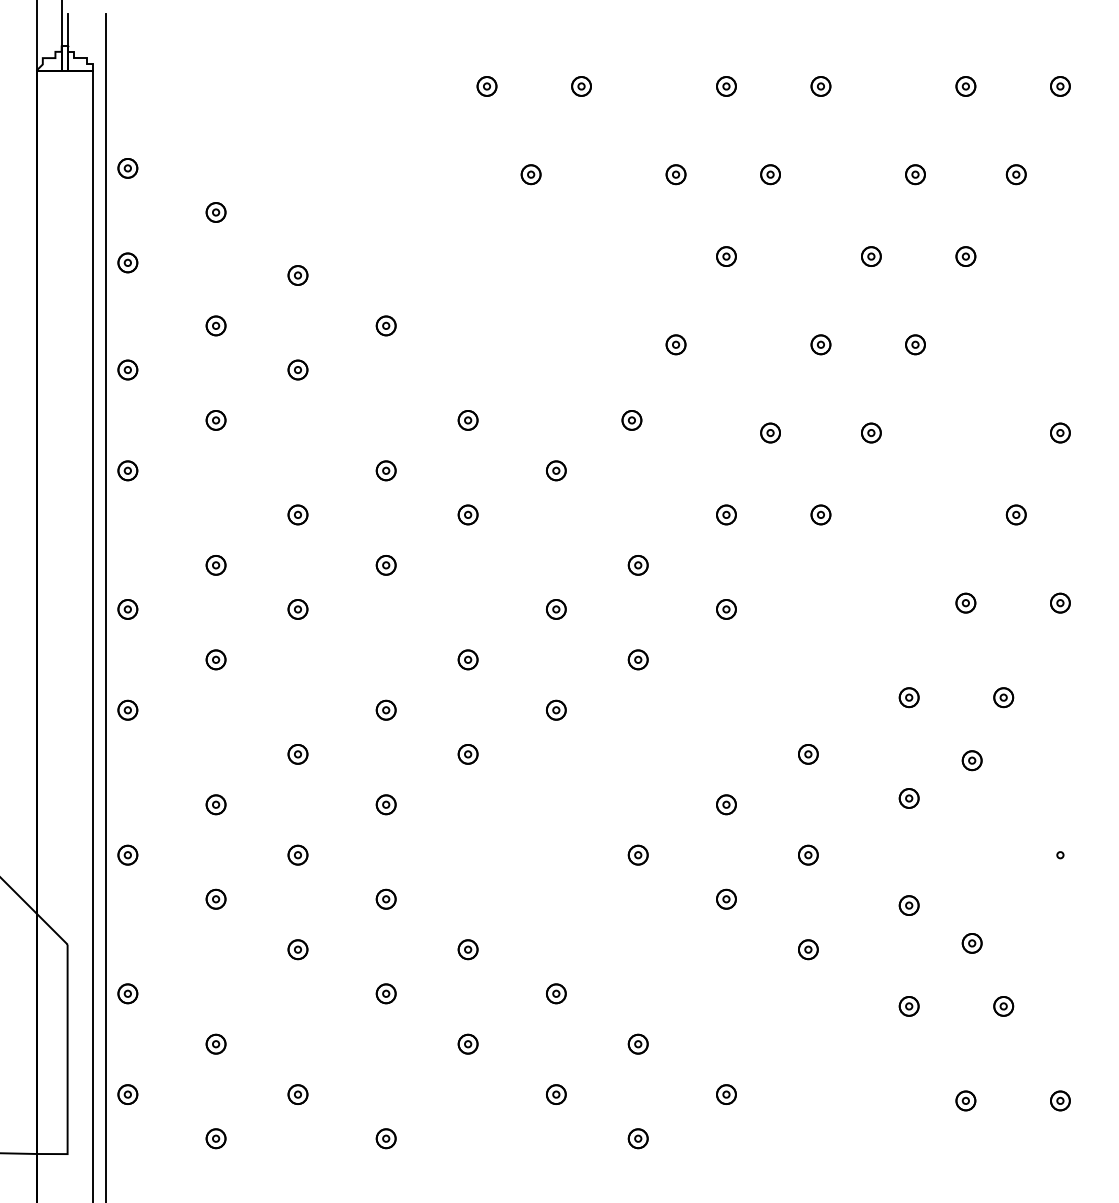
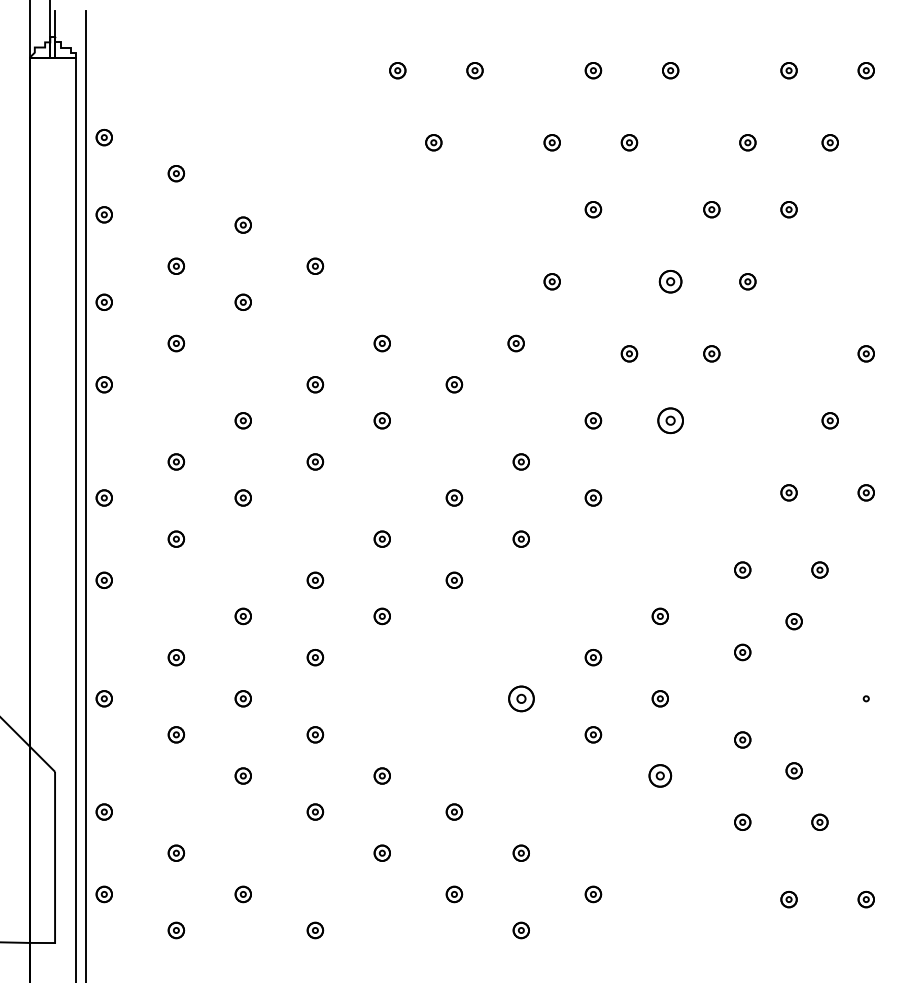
part: (820, 344) -> (670, 281), size x1.4
part: (820, 514) -> (670, 420), size x1.6
part: (637, 854) -> (520, 698), size x1.6
part: (808, 949) -> (660, 775), size x1.4

